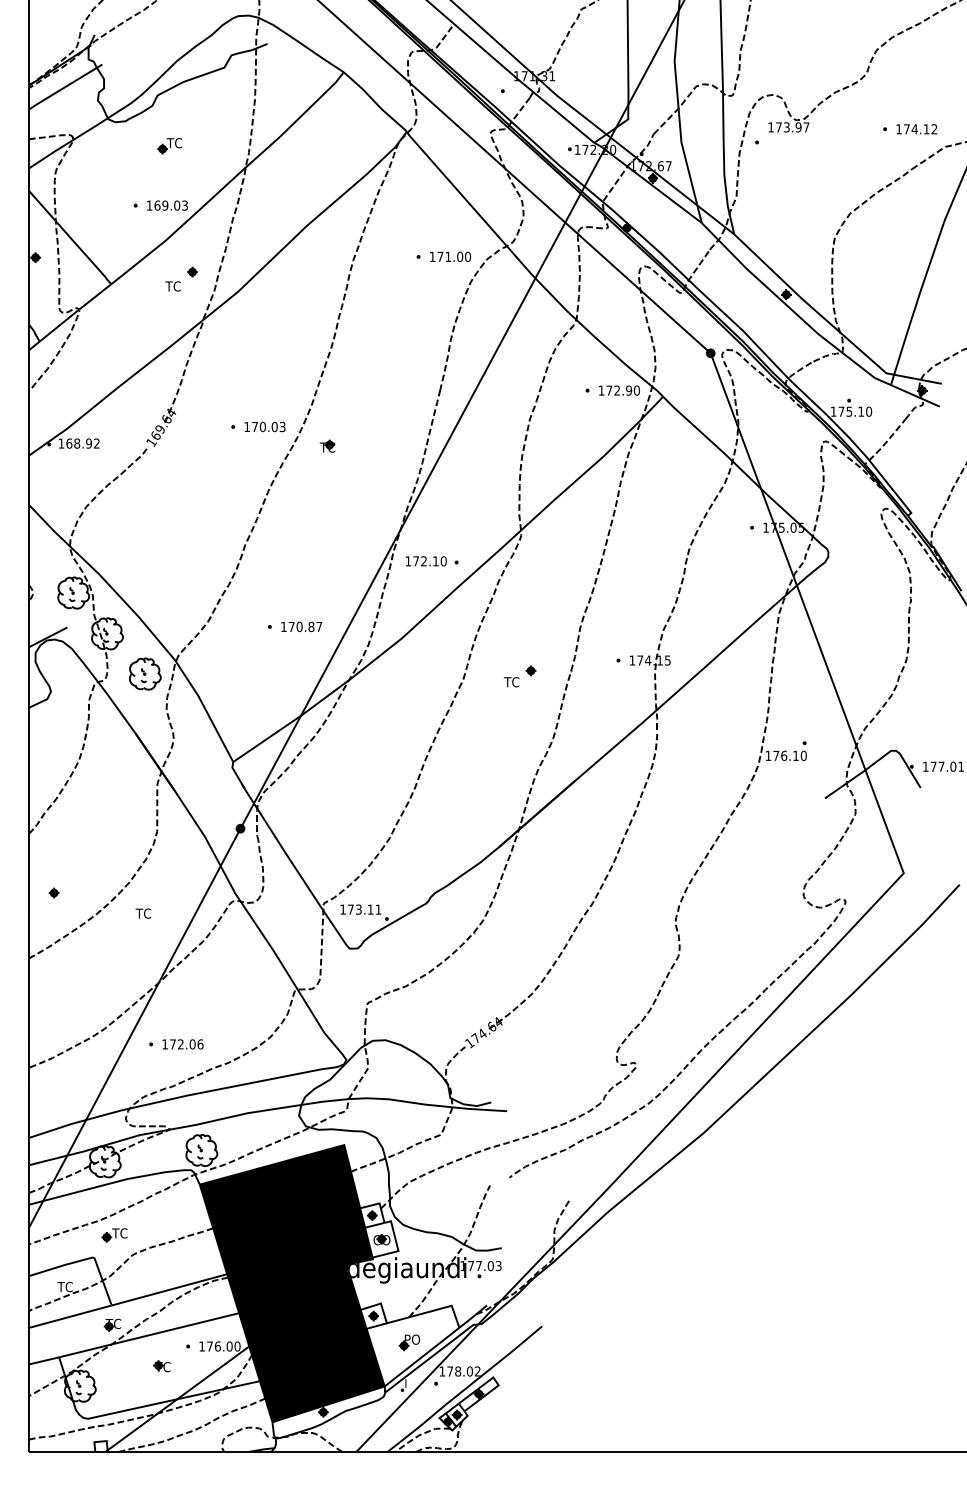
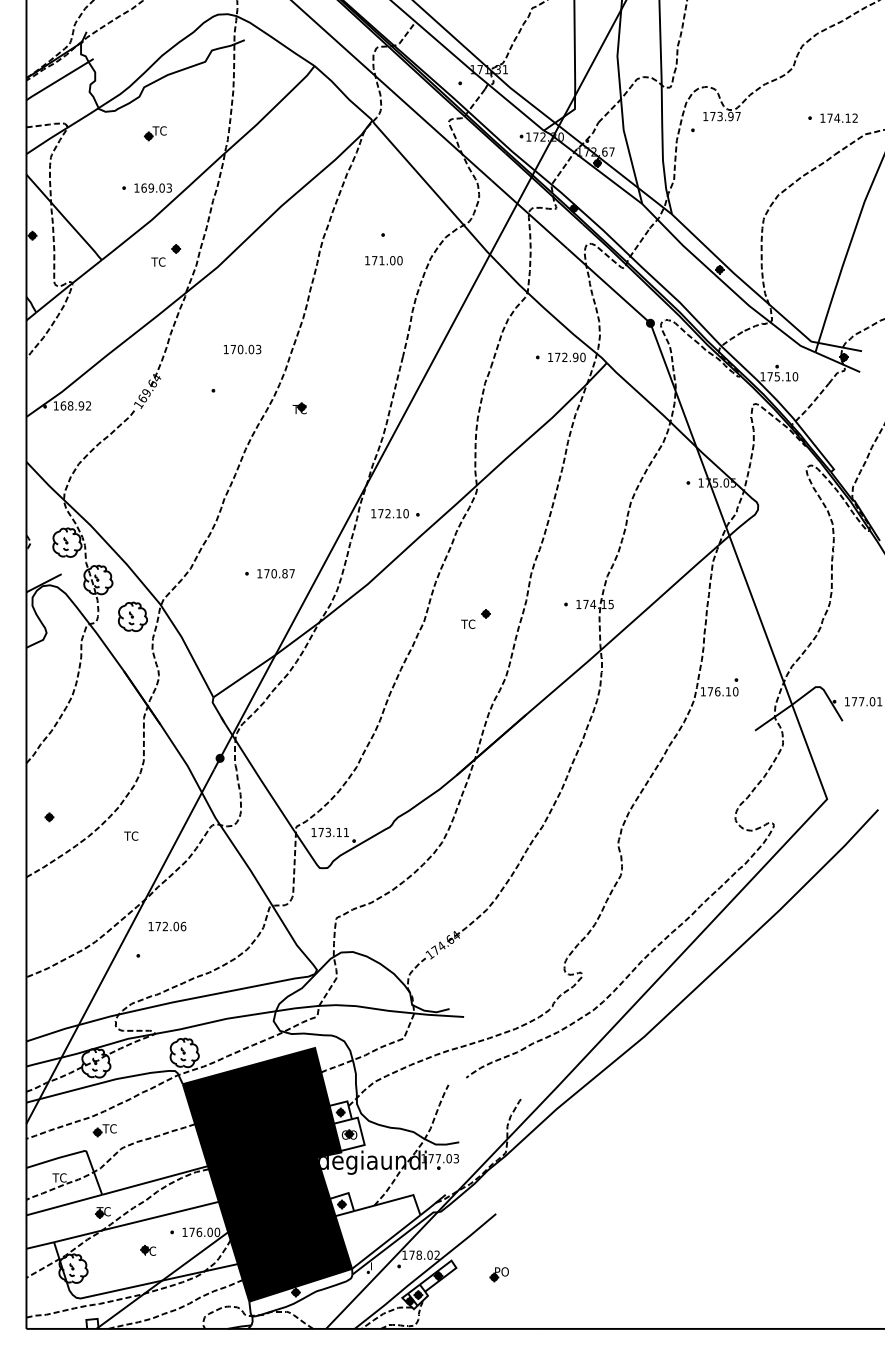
text: (450, 256) -> (383, 260), moved
text: (264, 426) -> (242, 349), moved
text: (182, 1044) -> (166, 926), moved
part: (409, 1342) -> (499, 1274), moved

